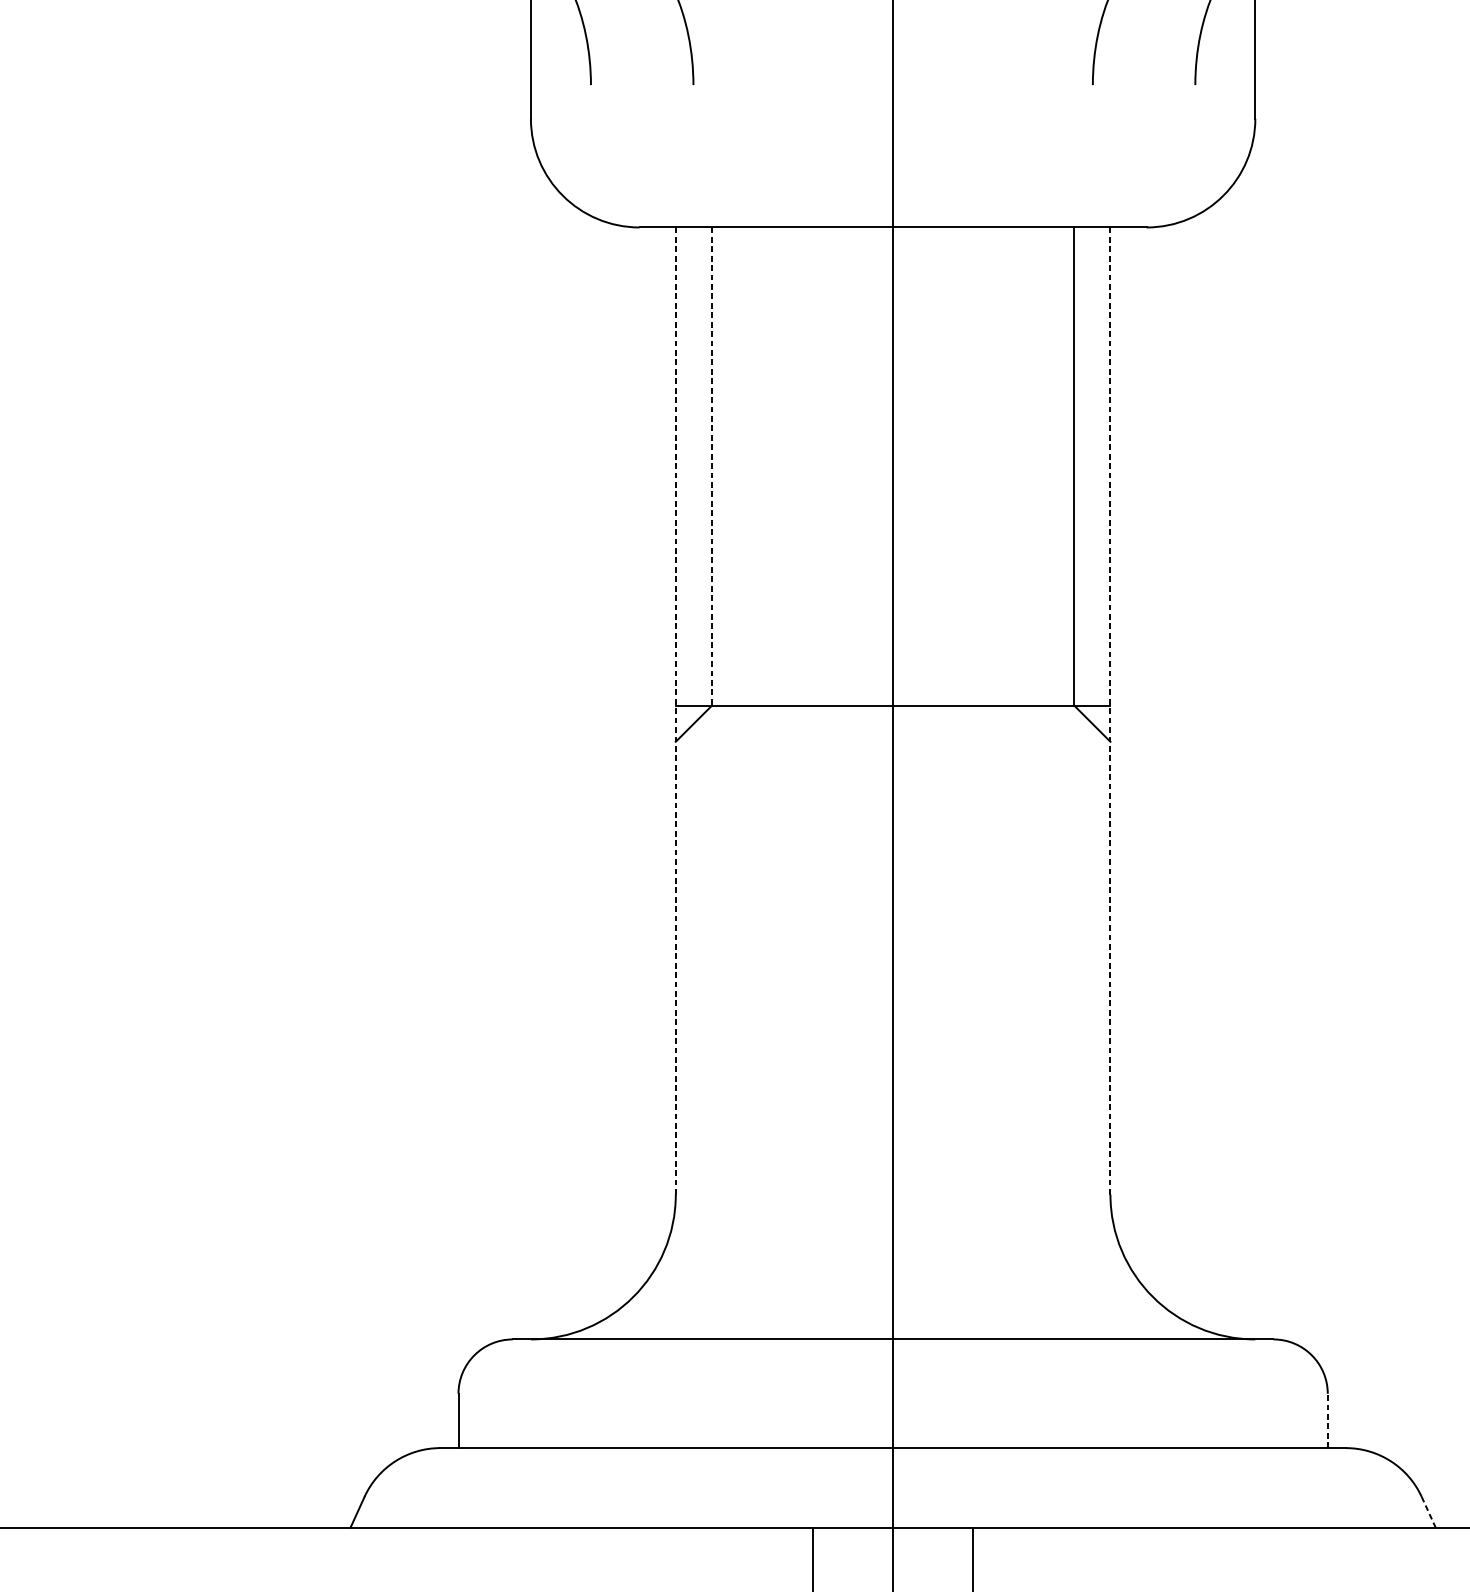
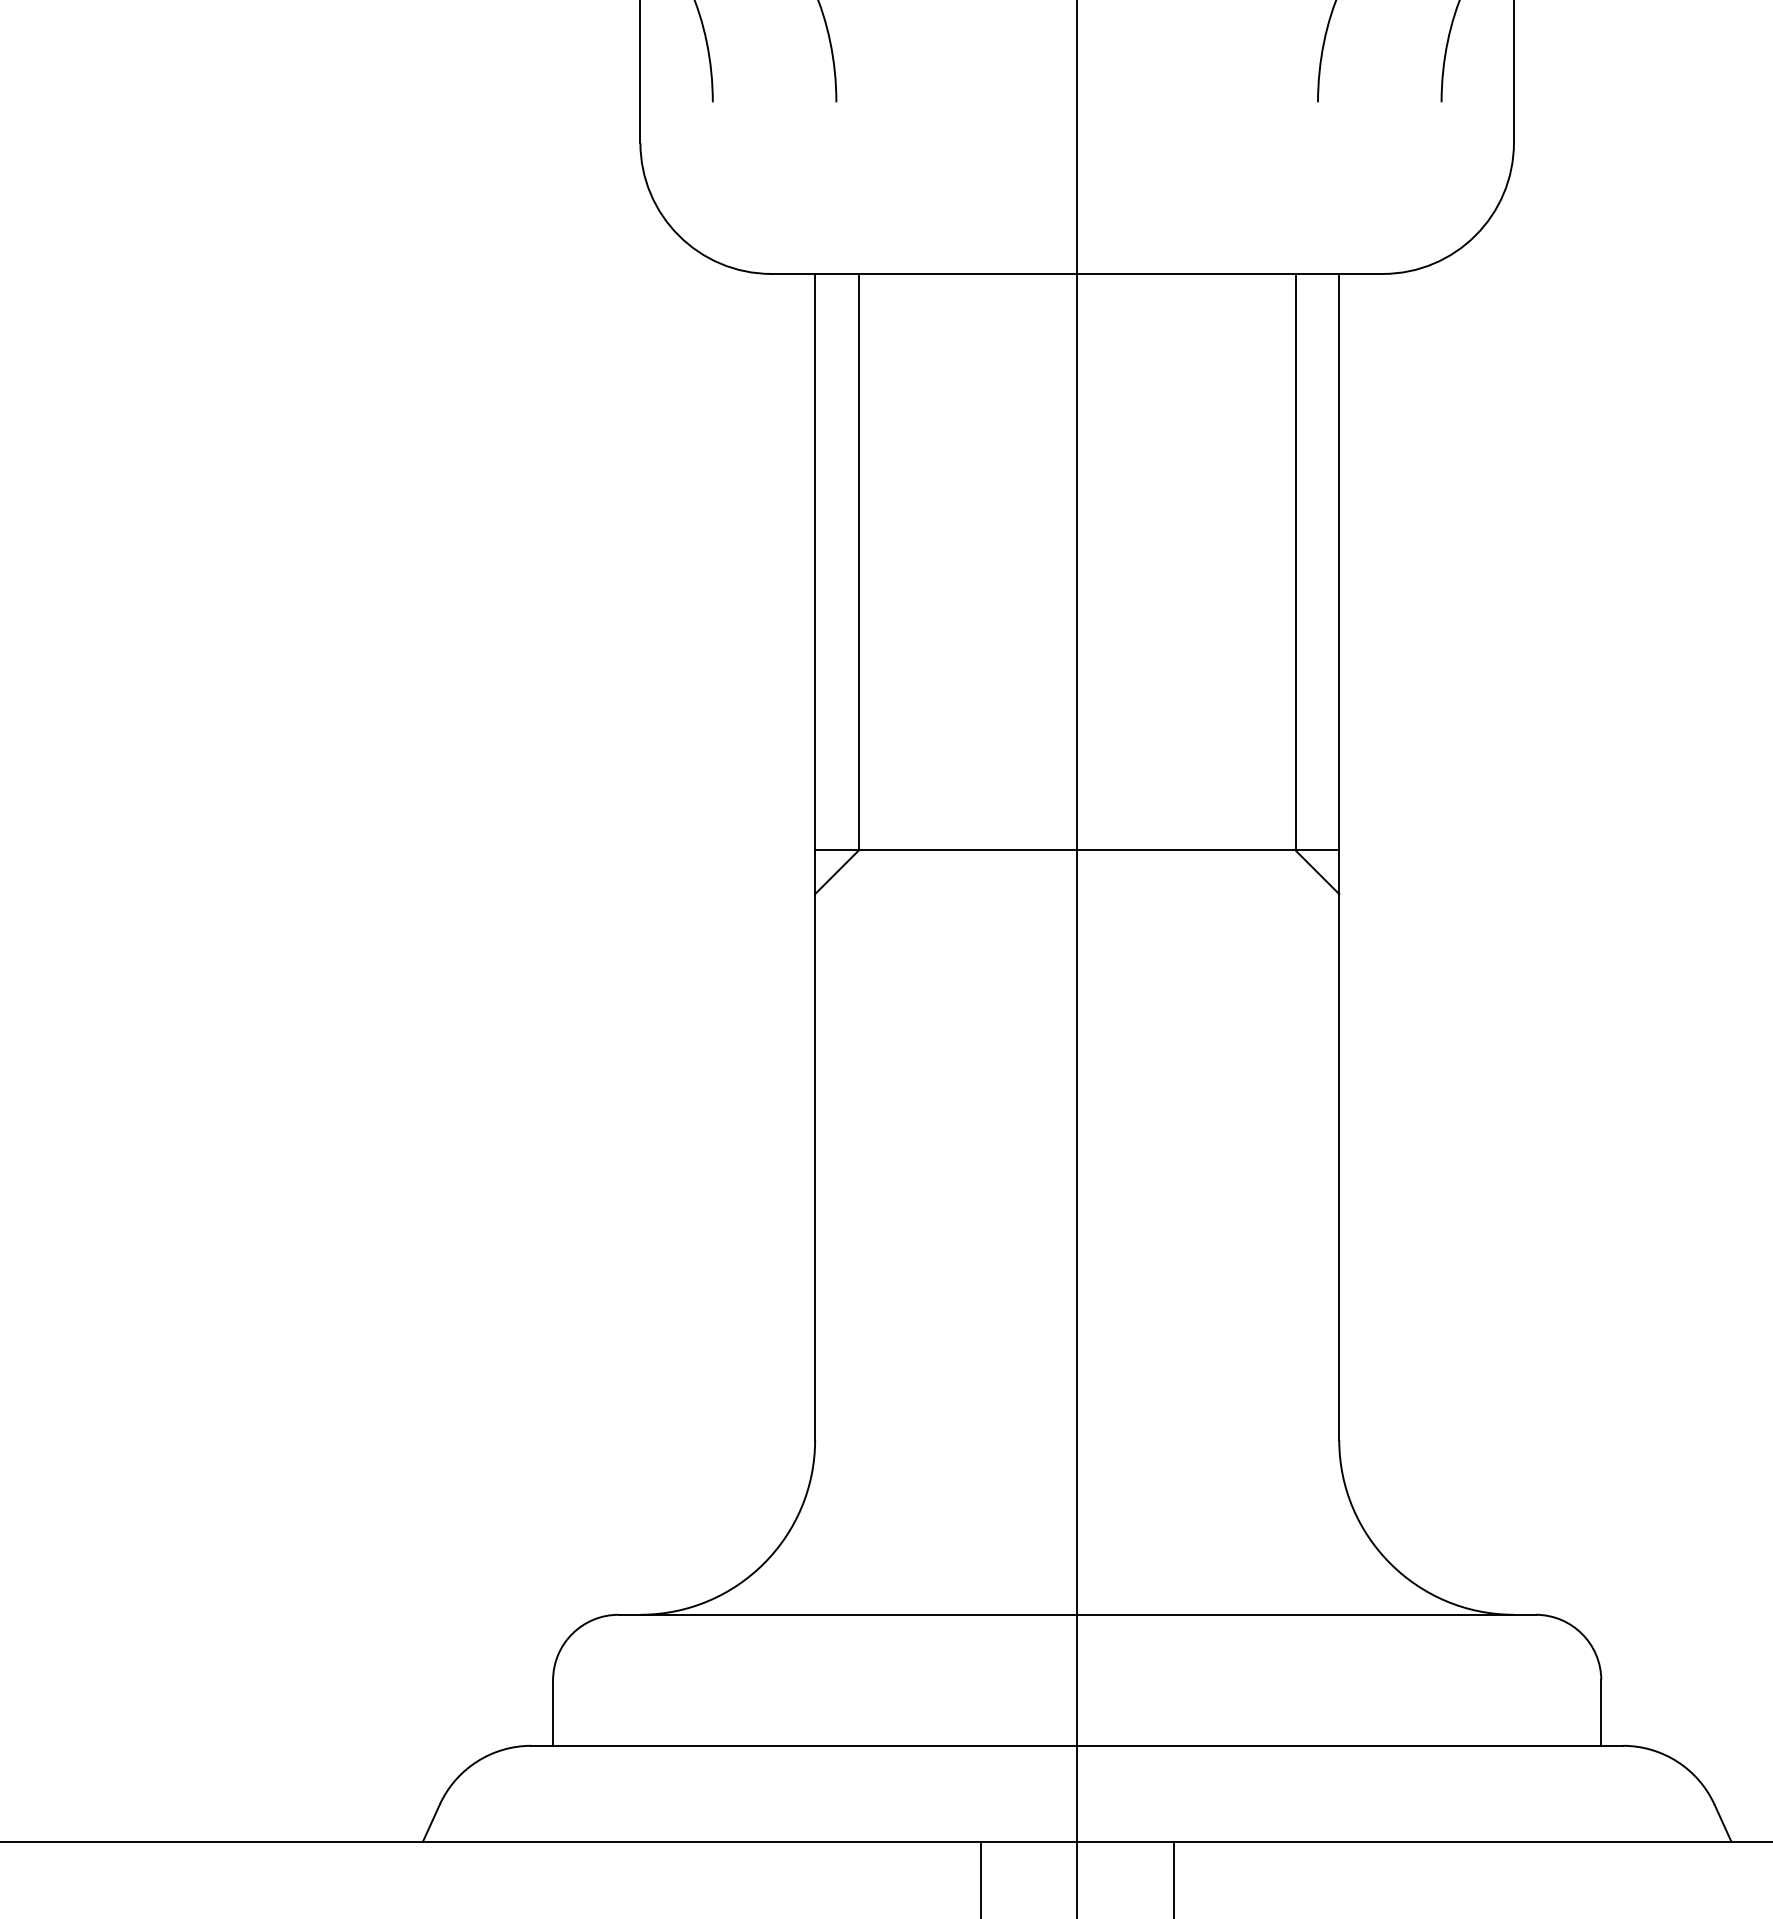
line: (711, 466) -> (858, 562), dashed -> solid
line: (676, 711) -> (815, 857), dashed -> solid
line: (1110, 711) -> (1339, 857), dashed -> solid
line: (1327, 1421) -> (1601, 1713), dashed -> solid
line: (1429, 1512) -> (1723, 1823), dashed -> solid

